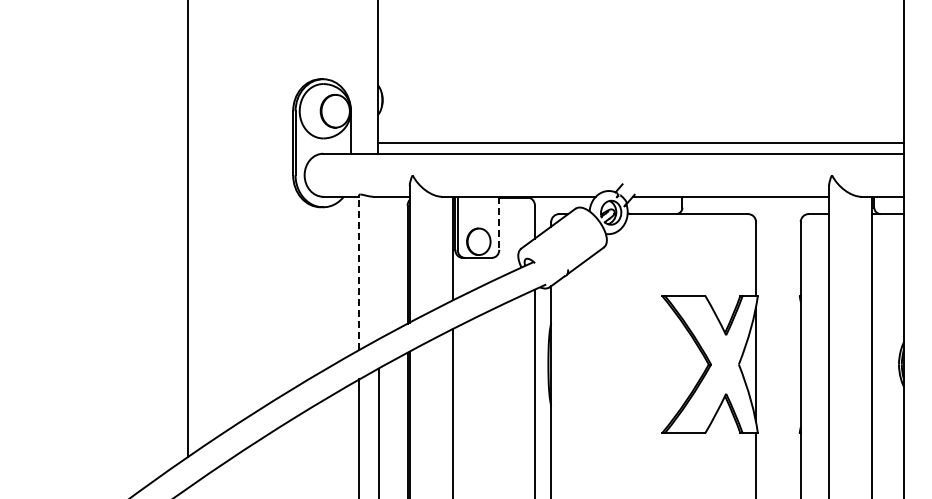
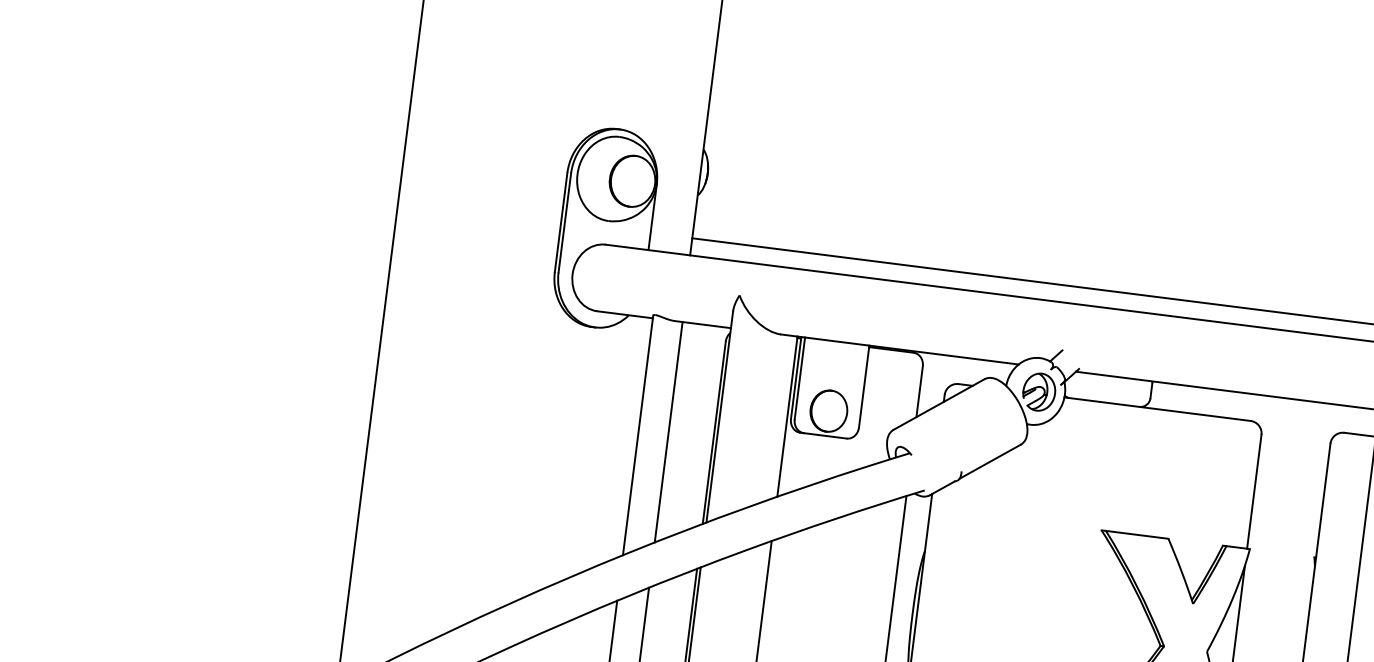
line: (499, 223) -> (864, 386), dashed -> solid
line: (378, 267) -> (668, 431), added
line: (359, 272) -> (638, 435), dashed -> solid

